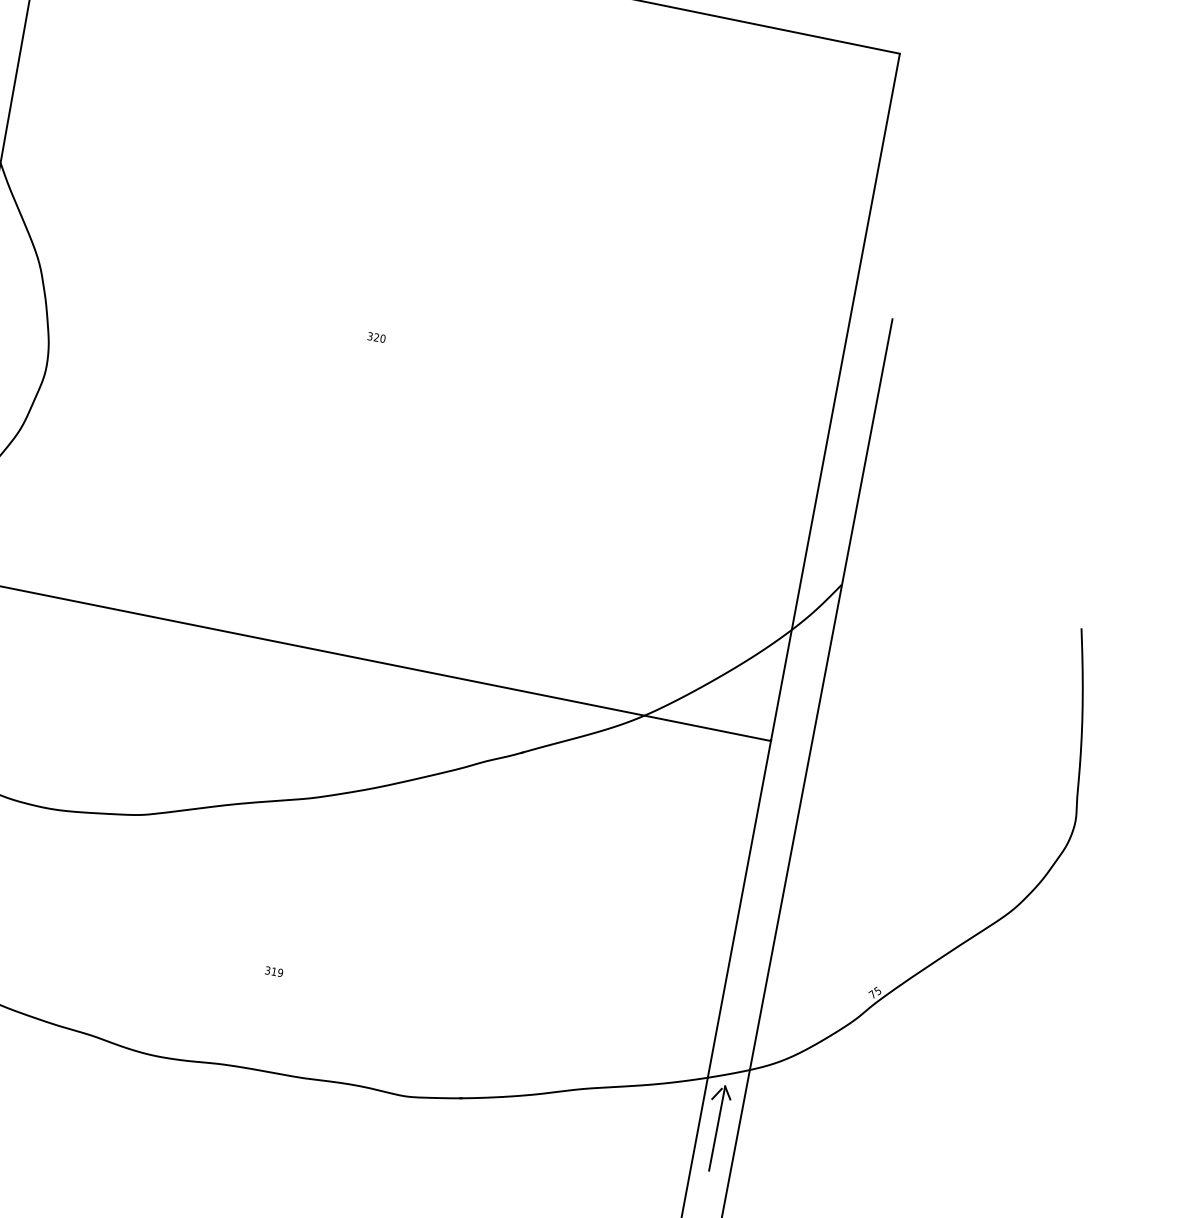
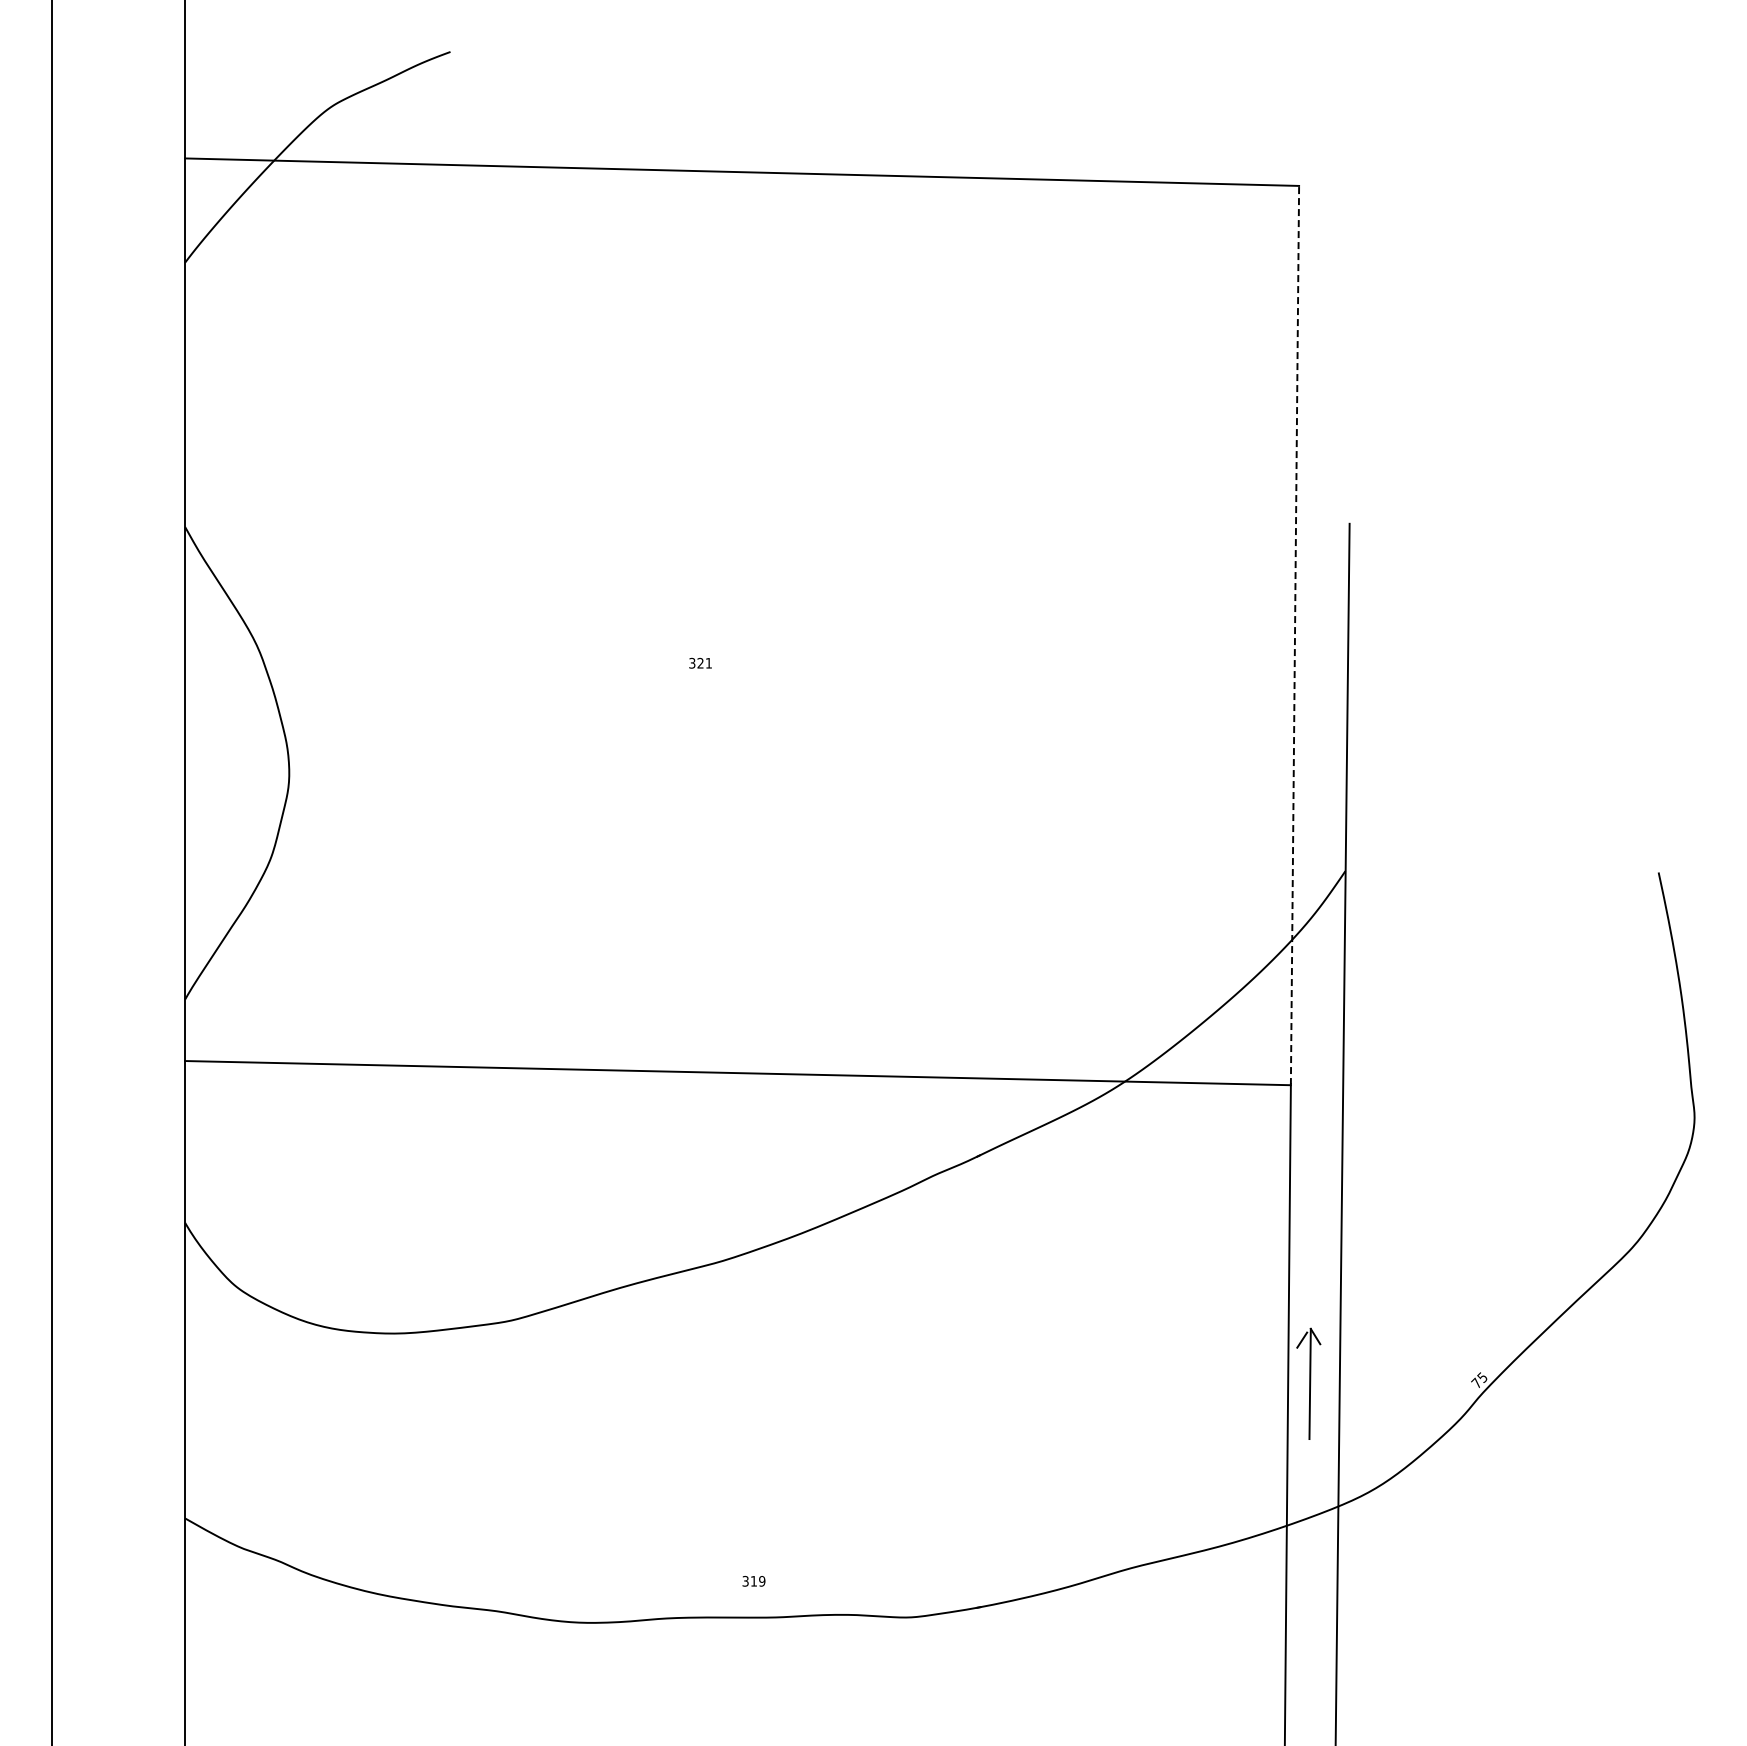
text: (382, 338) -> (708, 662), 320 -> 321
line: (834, 398) -> (1294, 636), solid -> dashed
text: (273, 971) -> (753, 1581), moved
part: (715, 1127) -> (1308, 1383), moved

